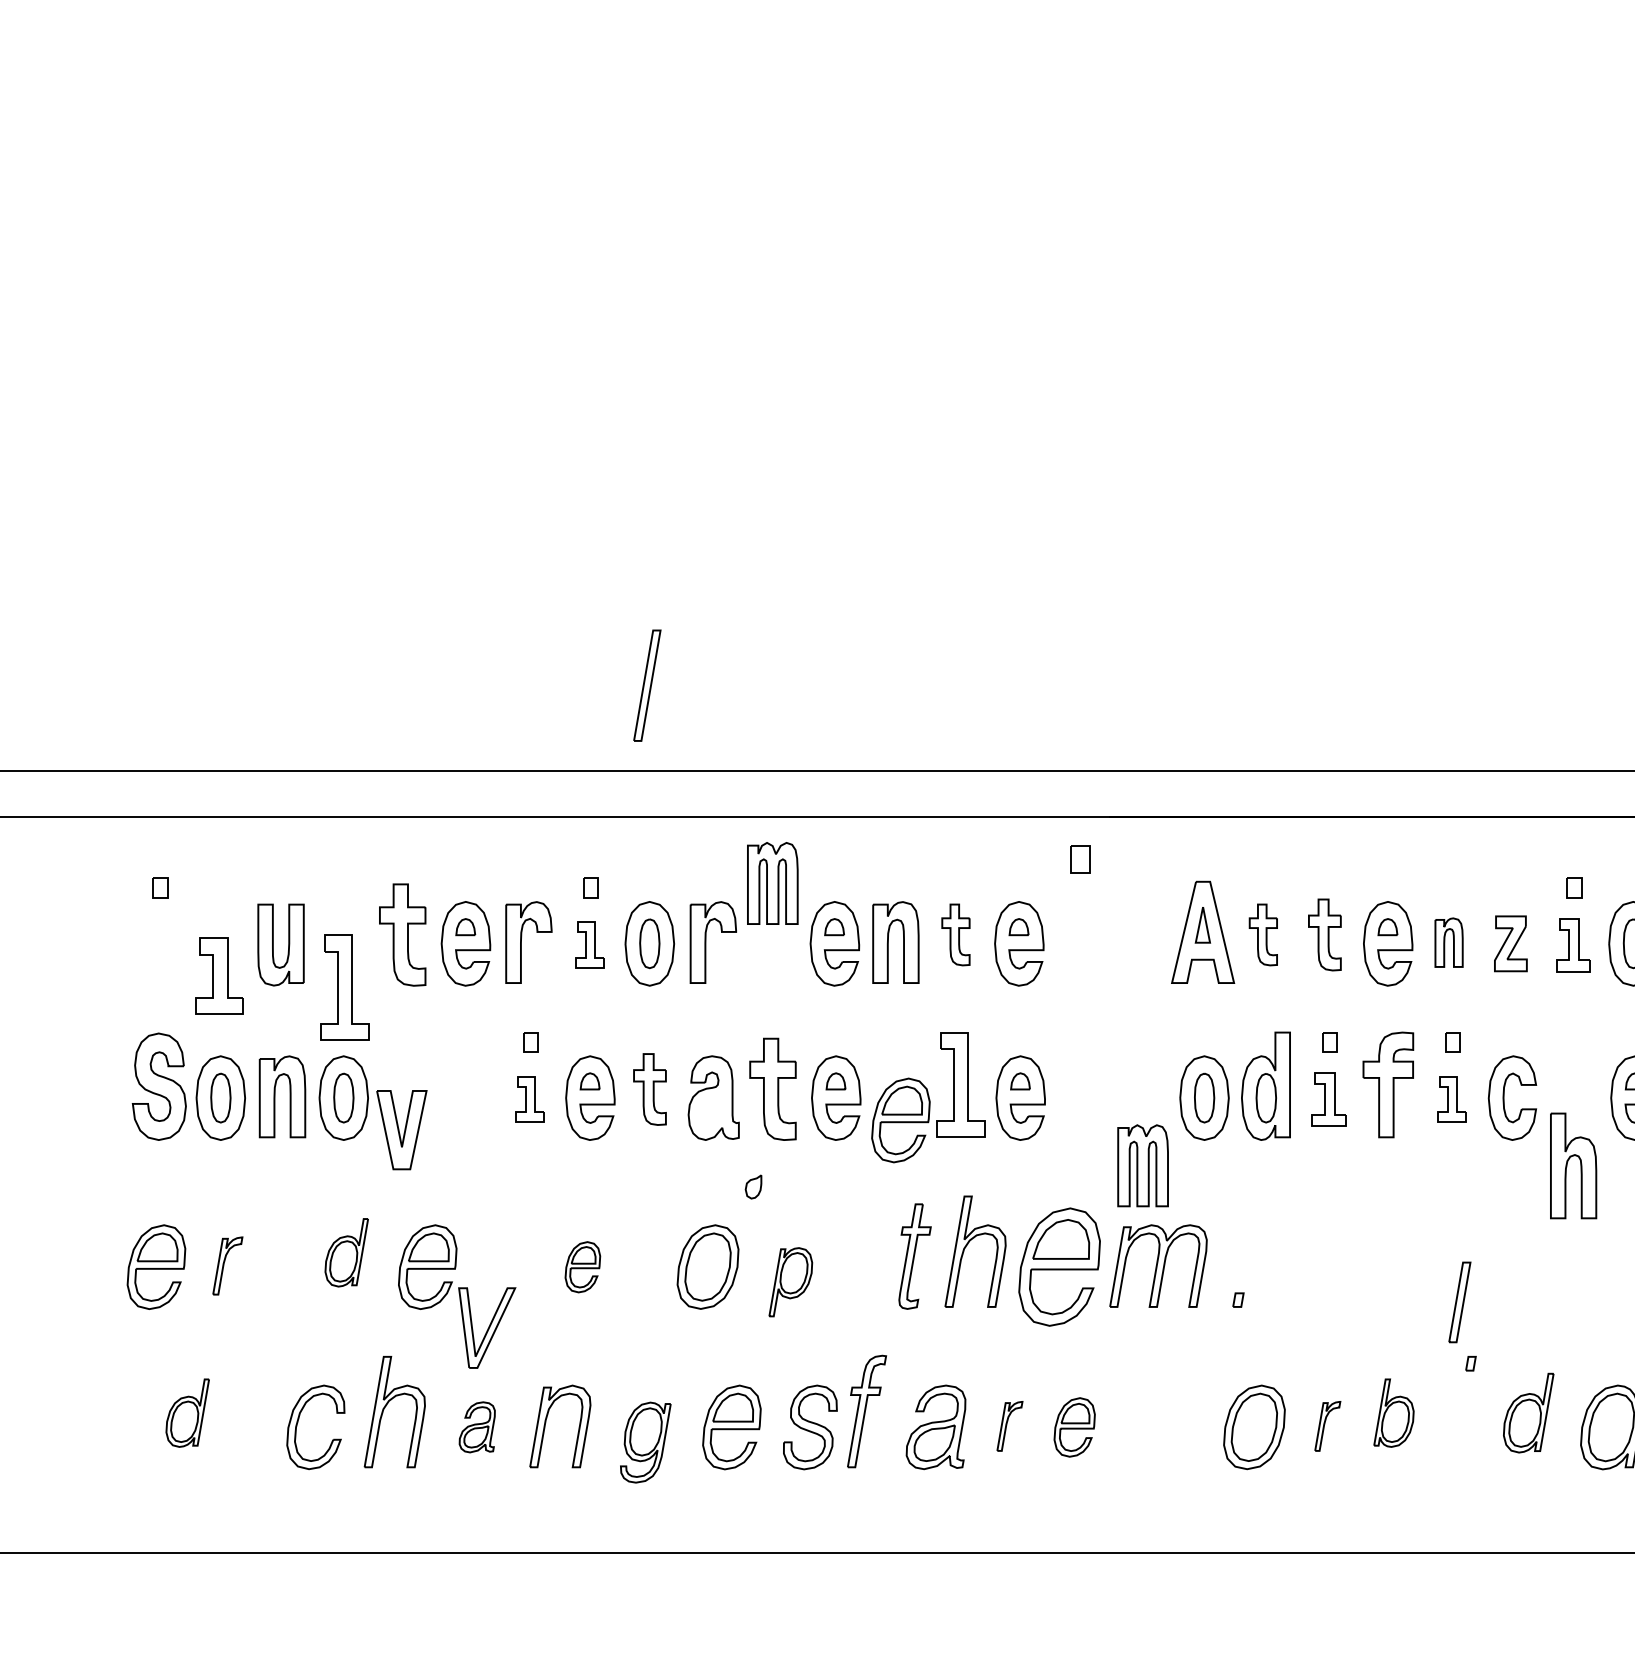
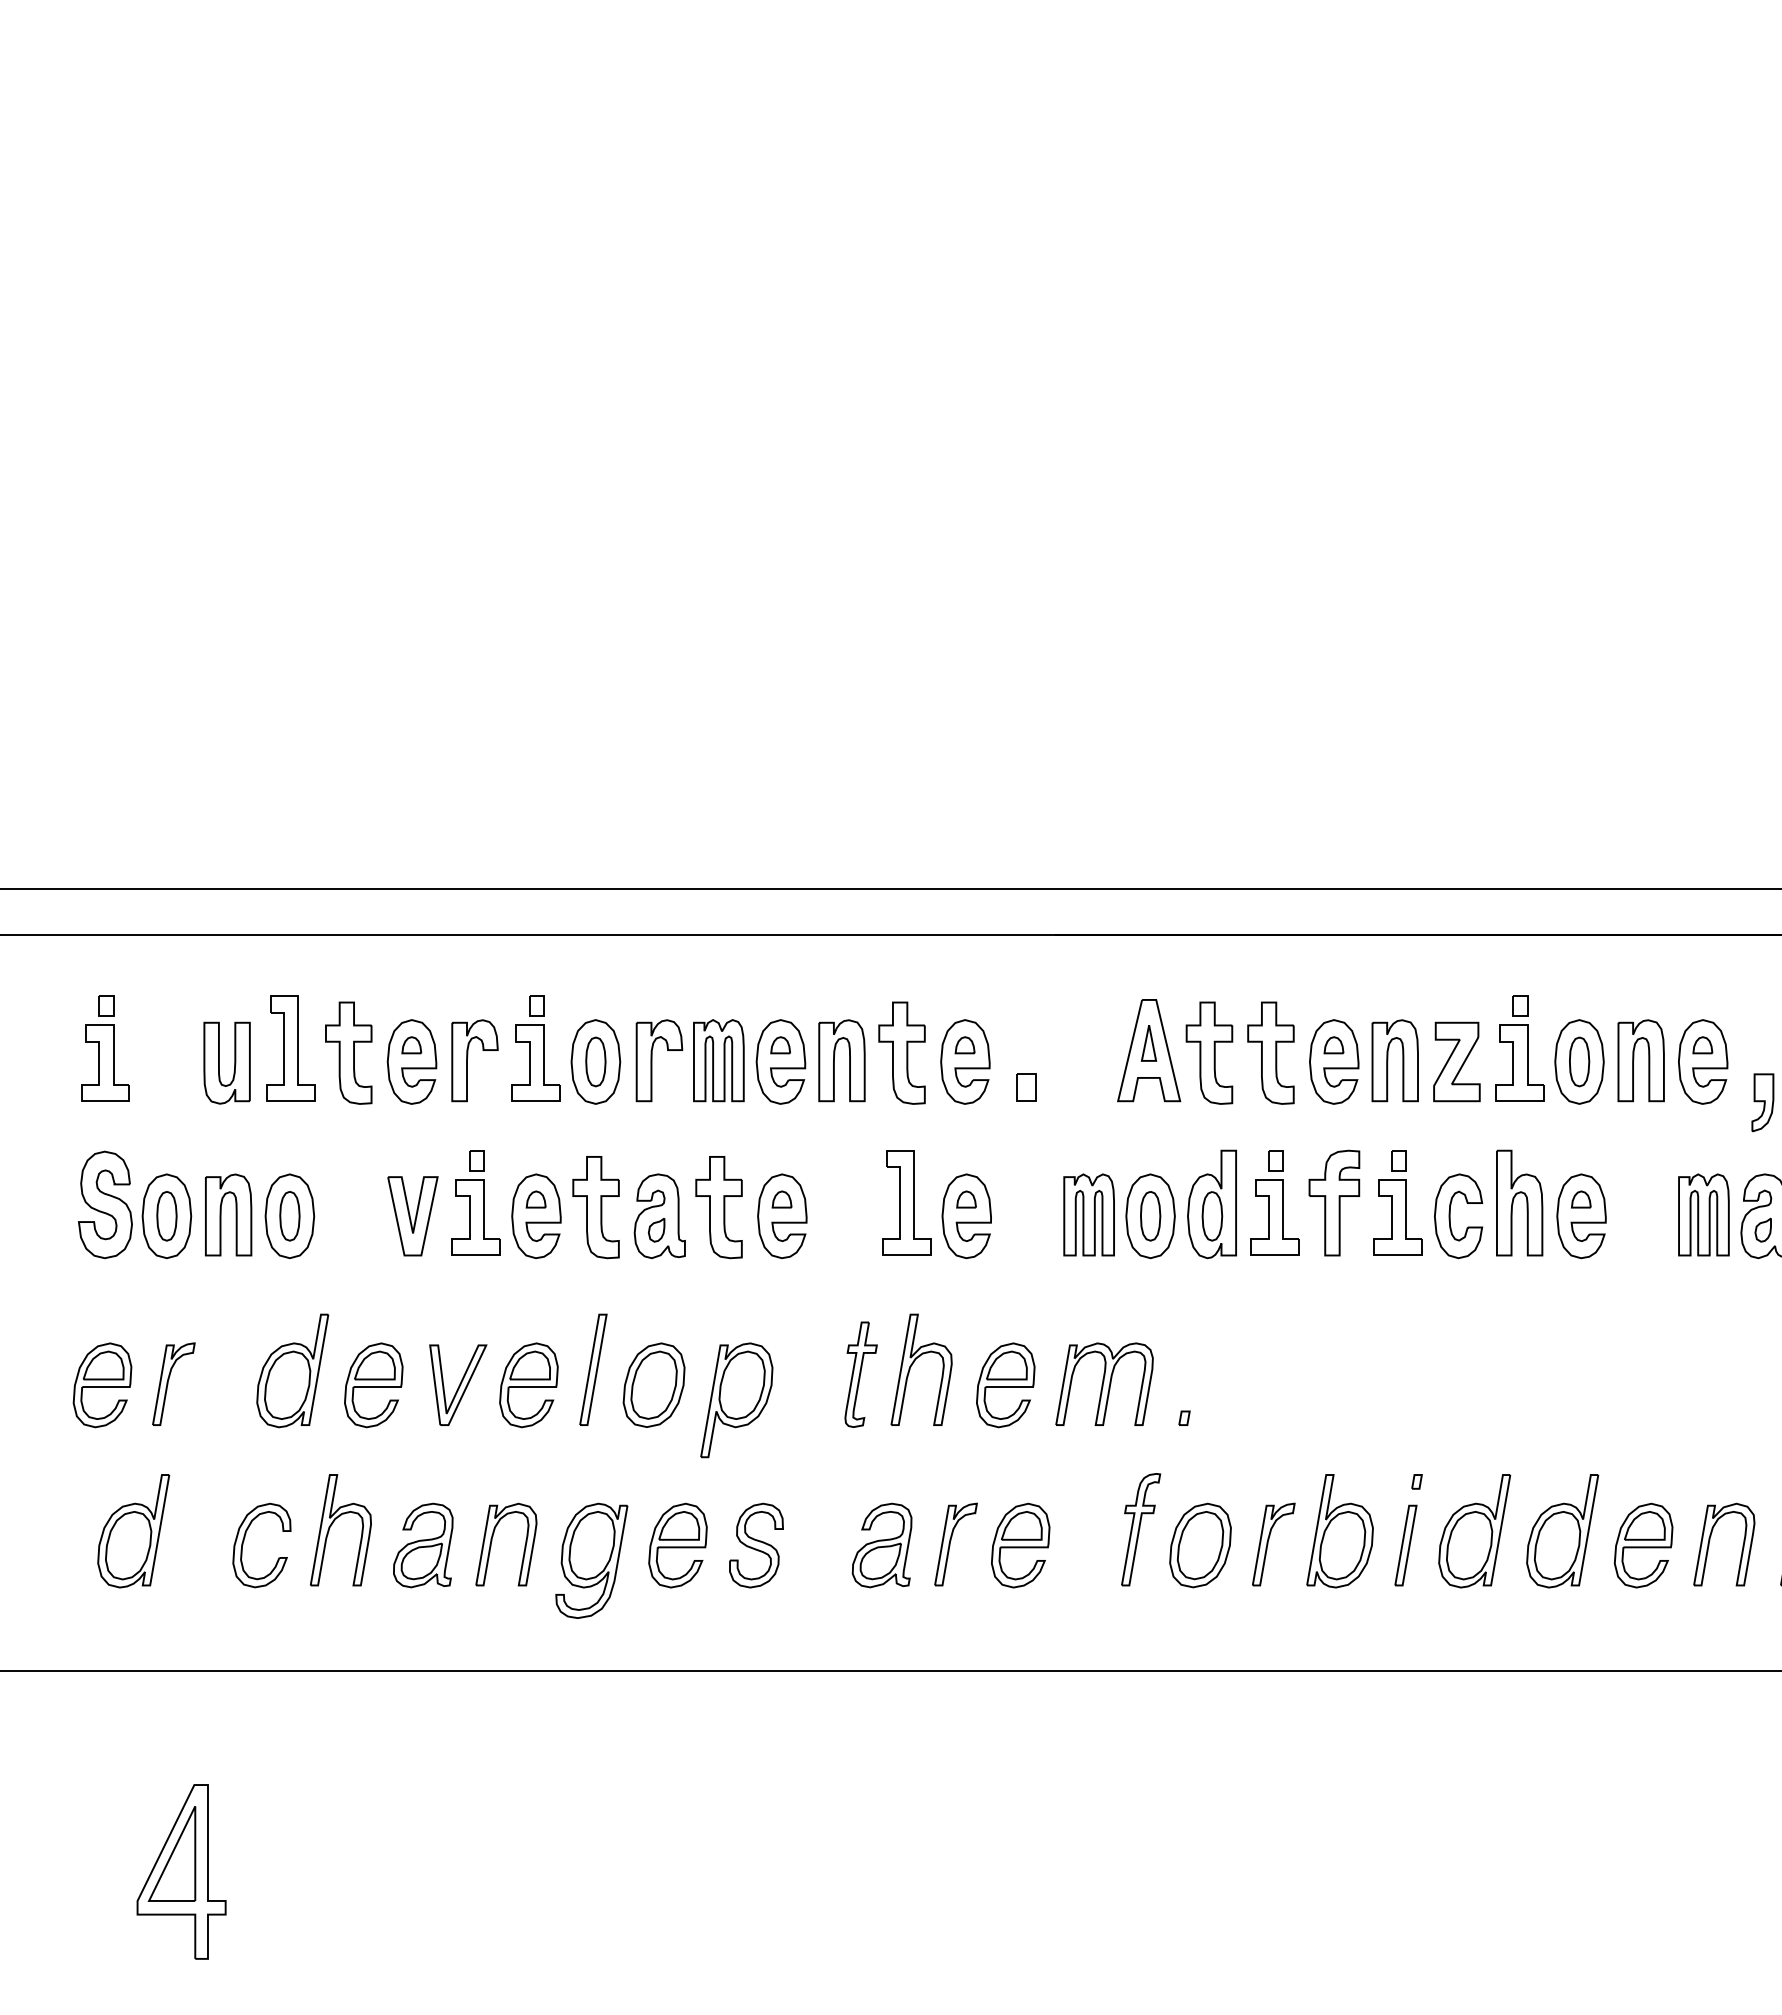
part: (647, 685) -> (593, 1369), moved
part: (1080, 859) -> (1026, 1087), moved
part: (772, 883) -> (718, 1060), moved
part: (955, 934) -> (901, 1052), size x1.67
part: (1263, 934) -> (1209, 1052), size x1.67
part: (1324, 934) -> (1270, 1052), size x1.43
part: (1448, 942) -> (1394, 1060), size x1.67
part: (1510, 943) -> (1456, 1061), size x1.43
part: (589, 944) -> (535, 1062), size x1.67
part: (1573, 944) -> (1519, 1062), size x1.43
part: (219, 975) -> (105, 1062), moved
part: (344, 987) -> (290, 1048), moved
part: (649, 1089) -> (595, 1207), size x1.43
part: (529, 1099) -> (475, 1217), size x1.67
part: (1328, 1099) -> (1274, 1217), size x1.43
part: (1451, 1099) -> (1397, 1217), size x1.67
part: (900, 1120) -> (846, 1238), removed
part: (401, 1130) -> (412, 1216), moved
part: (1142, 1165) -> (1088, 1214), moved
part: (1573, 1165) -> (1519, 1202), moved
part: (753, 1187) -> (656, 1230), moved
part: (346, 1252) -> (292, 1370), size x1.67
part: (227, 1265) -> (173, 1383), size x1.43
part: (582, 1267) -> (528, 1385), size x1.67
part: (1059, 1267) -> (1005, 1385), size x0.71
part: (790, 1282) -> (736, 1400), size x1.67
part: (1459, 1302) -> (1405, 1545), moved
part: (487, 1327) -> (458, 1384), moved
part: (867, 1411) -> (1141, 1529), moved
part: (187, 1413) -> (133, 1531), size x1.67
part: (1393, 1413) -> (1339, 1531), size x1.67
part: (1528, 1413) -> (1474, 1531), size x1.43
part: (1009, 1426) -> (955, 1544), size x1.67
part: (1327, 1426) -> (1273, 1544), size x1.67
part: (477, 1427) -> (423, 1545), size x1.67
part: (1074, 1427) -> (1020, 1545), size x1.43
part: (645, 1442) -> (591, 1560), size x1.43

